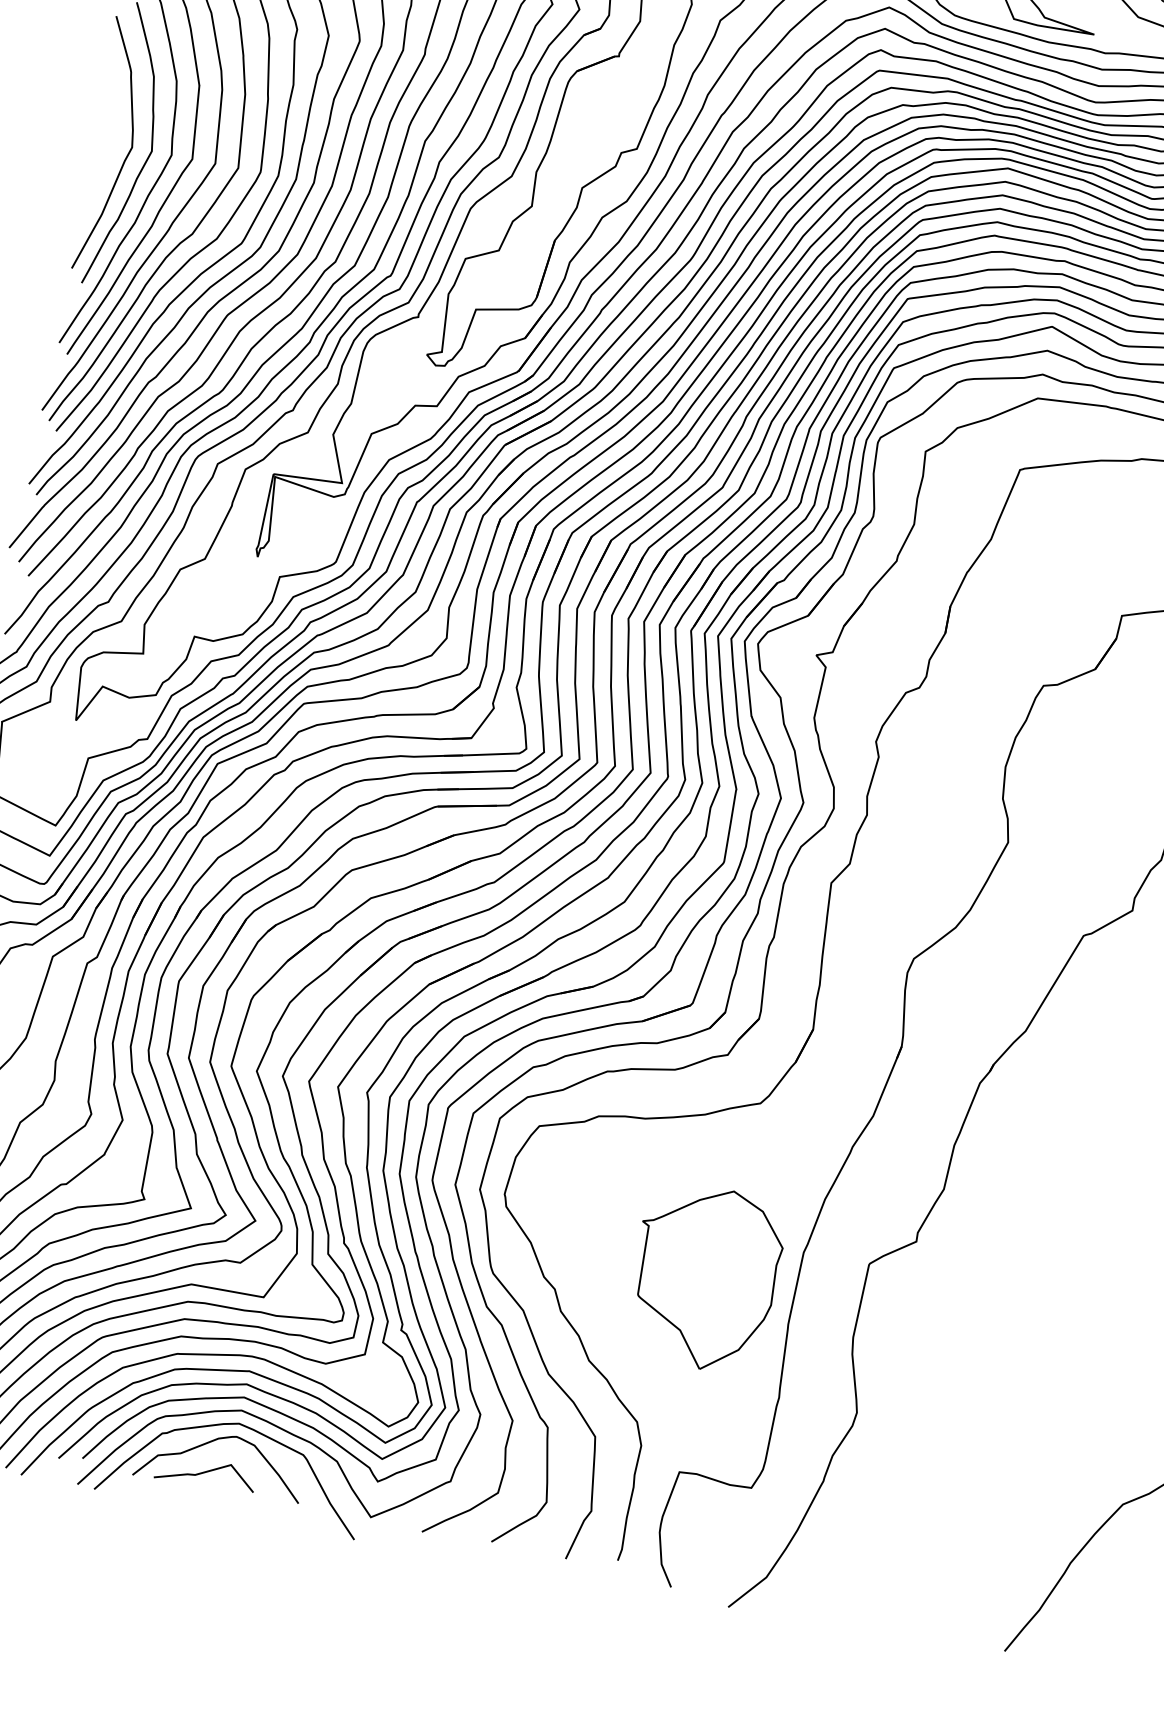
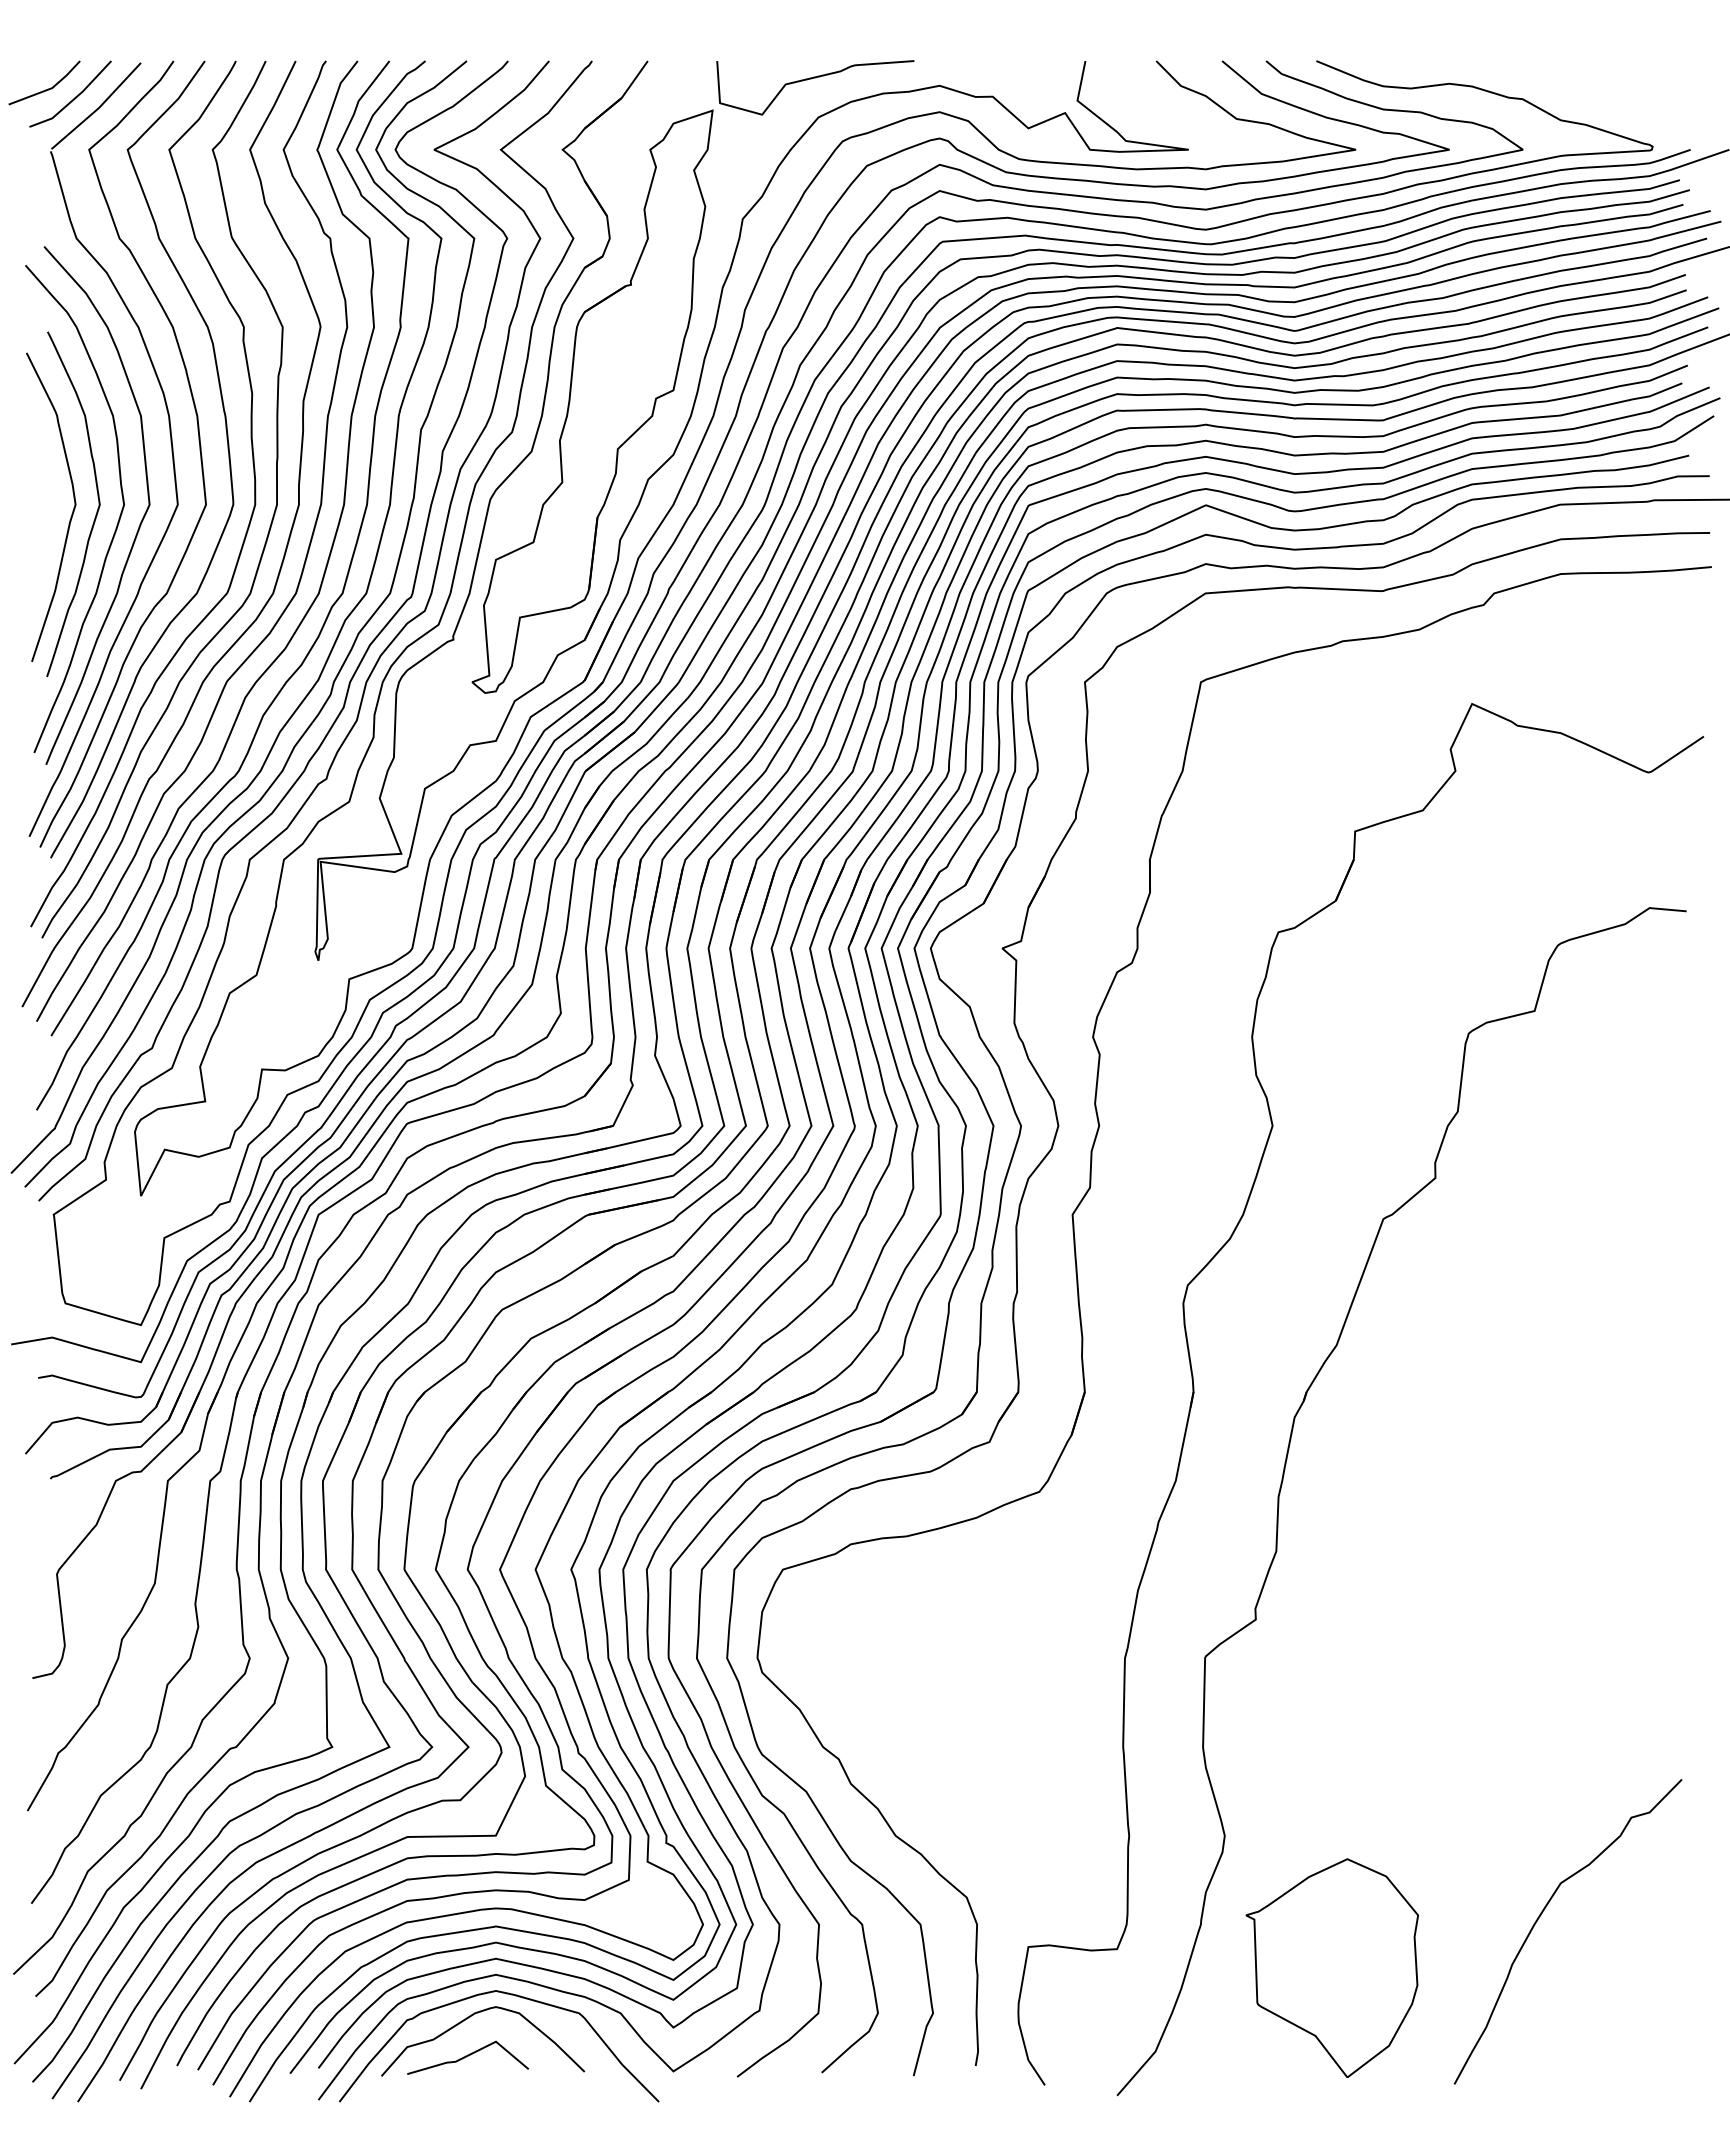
part: (703, 1277) -> (1331, 1967), moved

